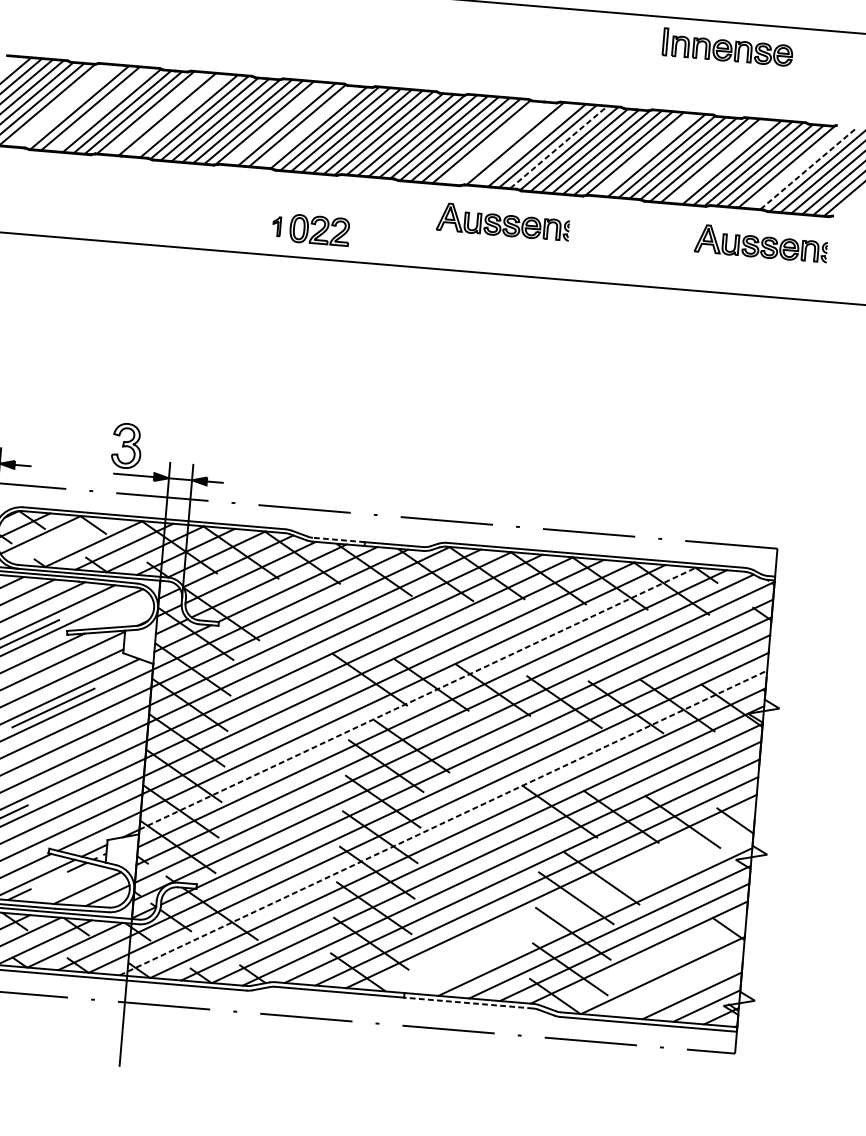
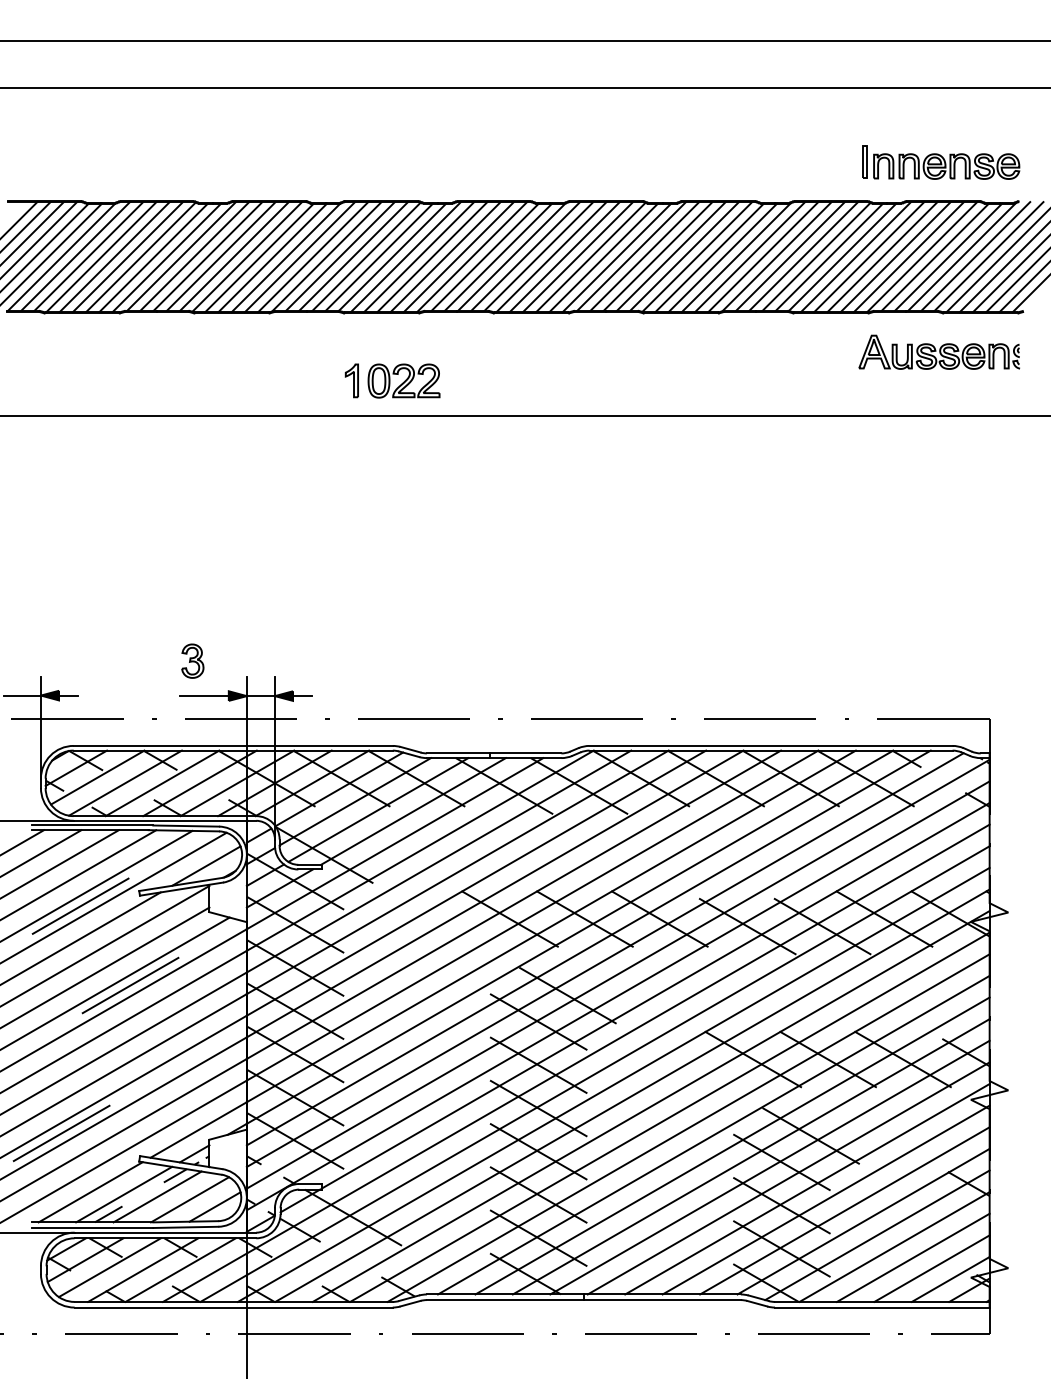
part: (728, 47) -> (941, 162), moved
line: (58, 105) -> (75, 256), added
line: (69, 106) -> (88, 256), added
line: (101, 109) -> (127, 257), added
line: (156, 113) -> (194, 256), added
line: (177, 115) -> (220, 256), added
line: (276, 123) -> (340, 256), added
line: (308, 126) -> (379, 256), added
line: (492, 142) -> (603, 257), added
line: (502, 143) -> (616, 257), added
line: (525, 144) -> (644, 256), added
line: (558, 147) -> (684, 256), dashed -> solid
line: (645, 154) -> (790, 256), added
line: (721, 161) -> (882, 257), added
line: (797, 167) -> (975, 256), added
line: (809, 168) -> (989, 256), dashed -> solid
part: (502, 221) -> (624, 351), removed
part: (276, 226) -> (351, 380), size x1.43
part: (126, 445) -> (192, 660), size x0.62
line: (63, 540) -> (125, 782), added
line: (338, 540) -> (458, 753), dashed -> solid
line: (124, 614) -> (206, 865), added
line: (418, 698) -> (570, 936), dashed -> solid
line: (444, 822) -> (614, 1084), dashed -> solid
line: (61, 883) -> (157, 1196), added
line: (565, 901) -> (769, 1167), added
line: (580, 911) -> (788, 1178), added
line: (649, 964) -> (877, 1235), added
line: (676, 985) -> (912, 1257), added
line: (467, 1003) -> (661, 1300), dashed -> solid

